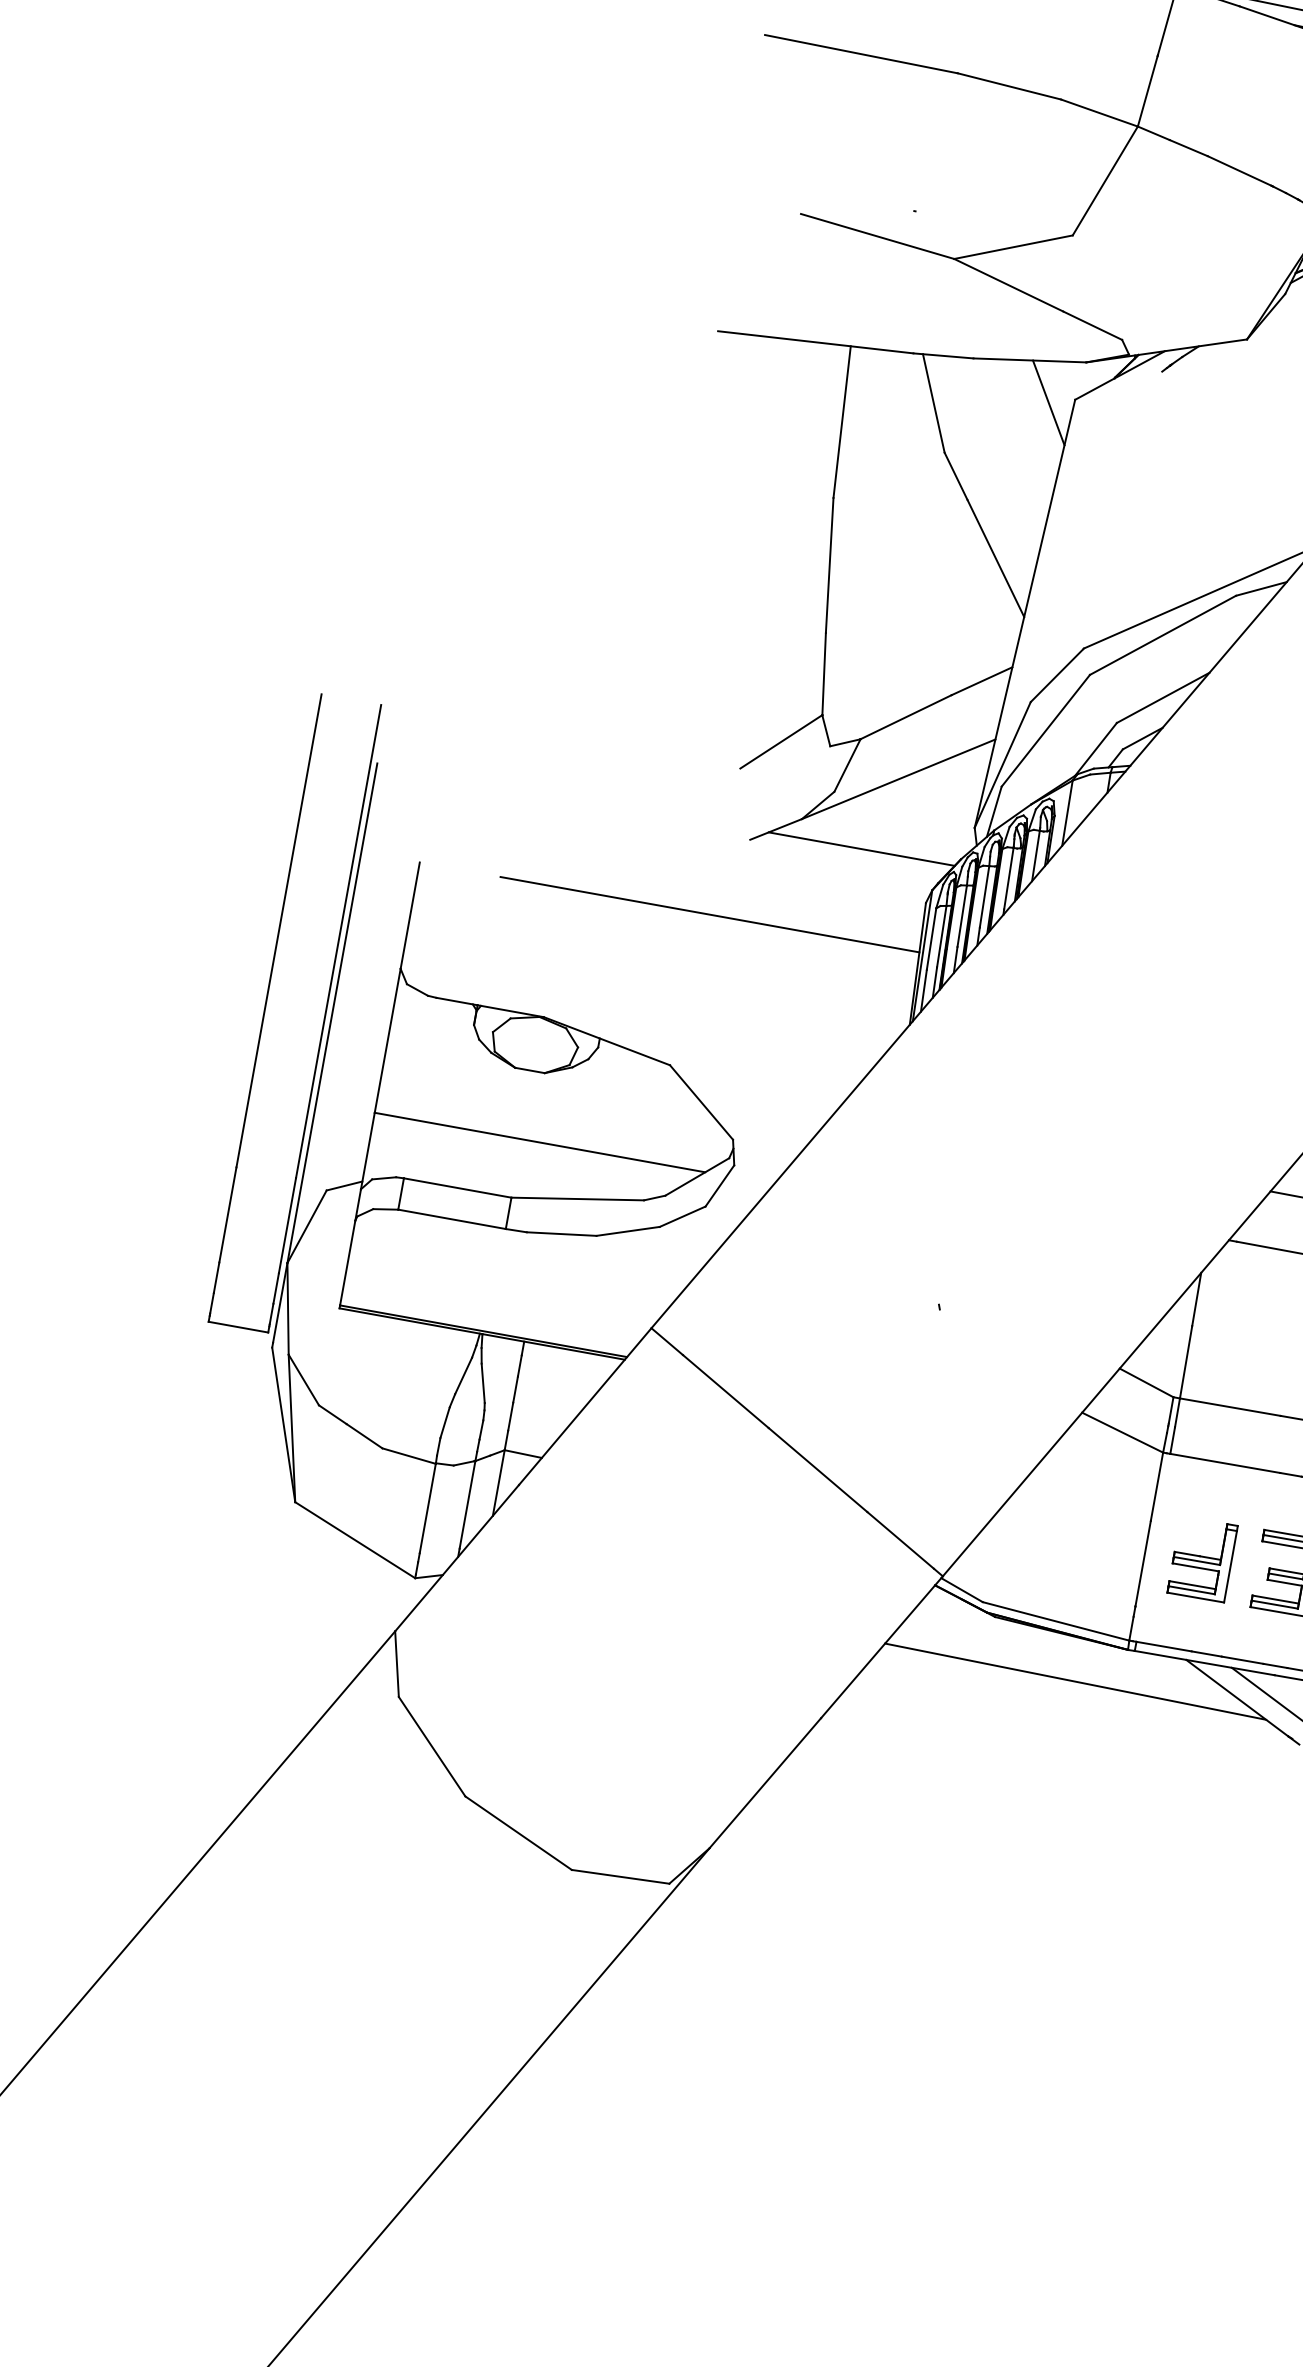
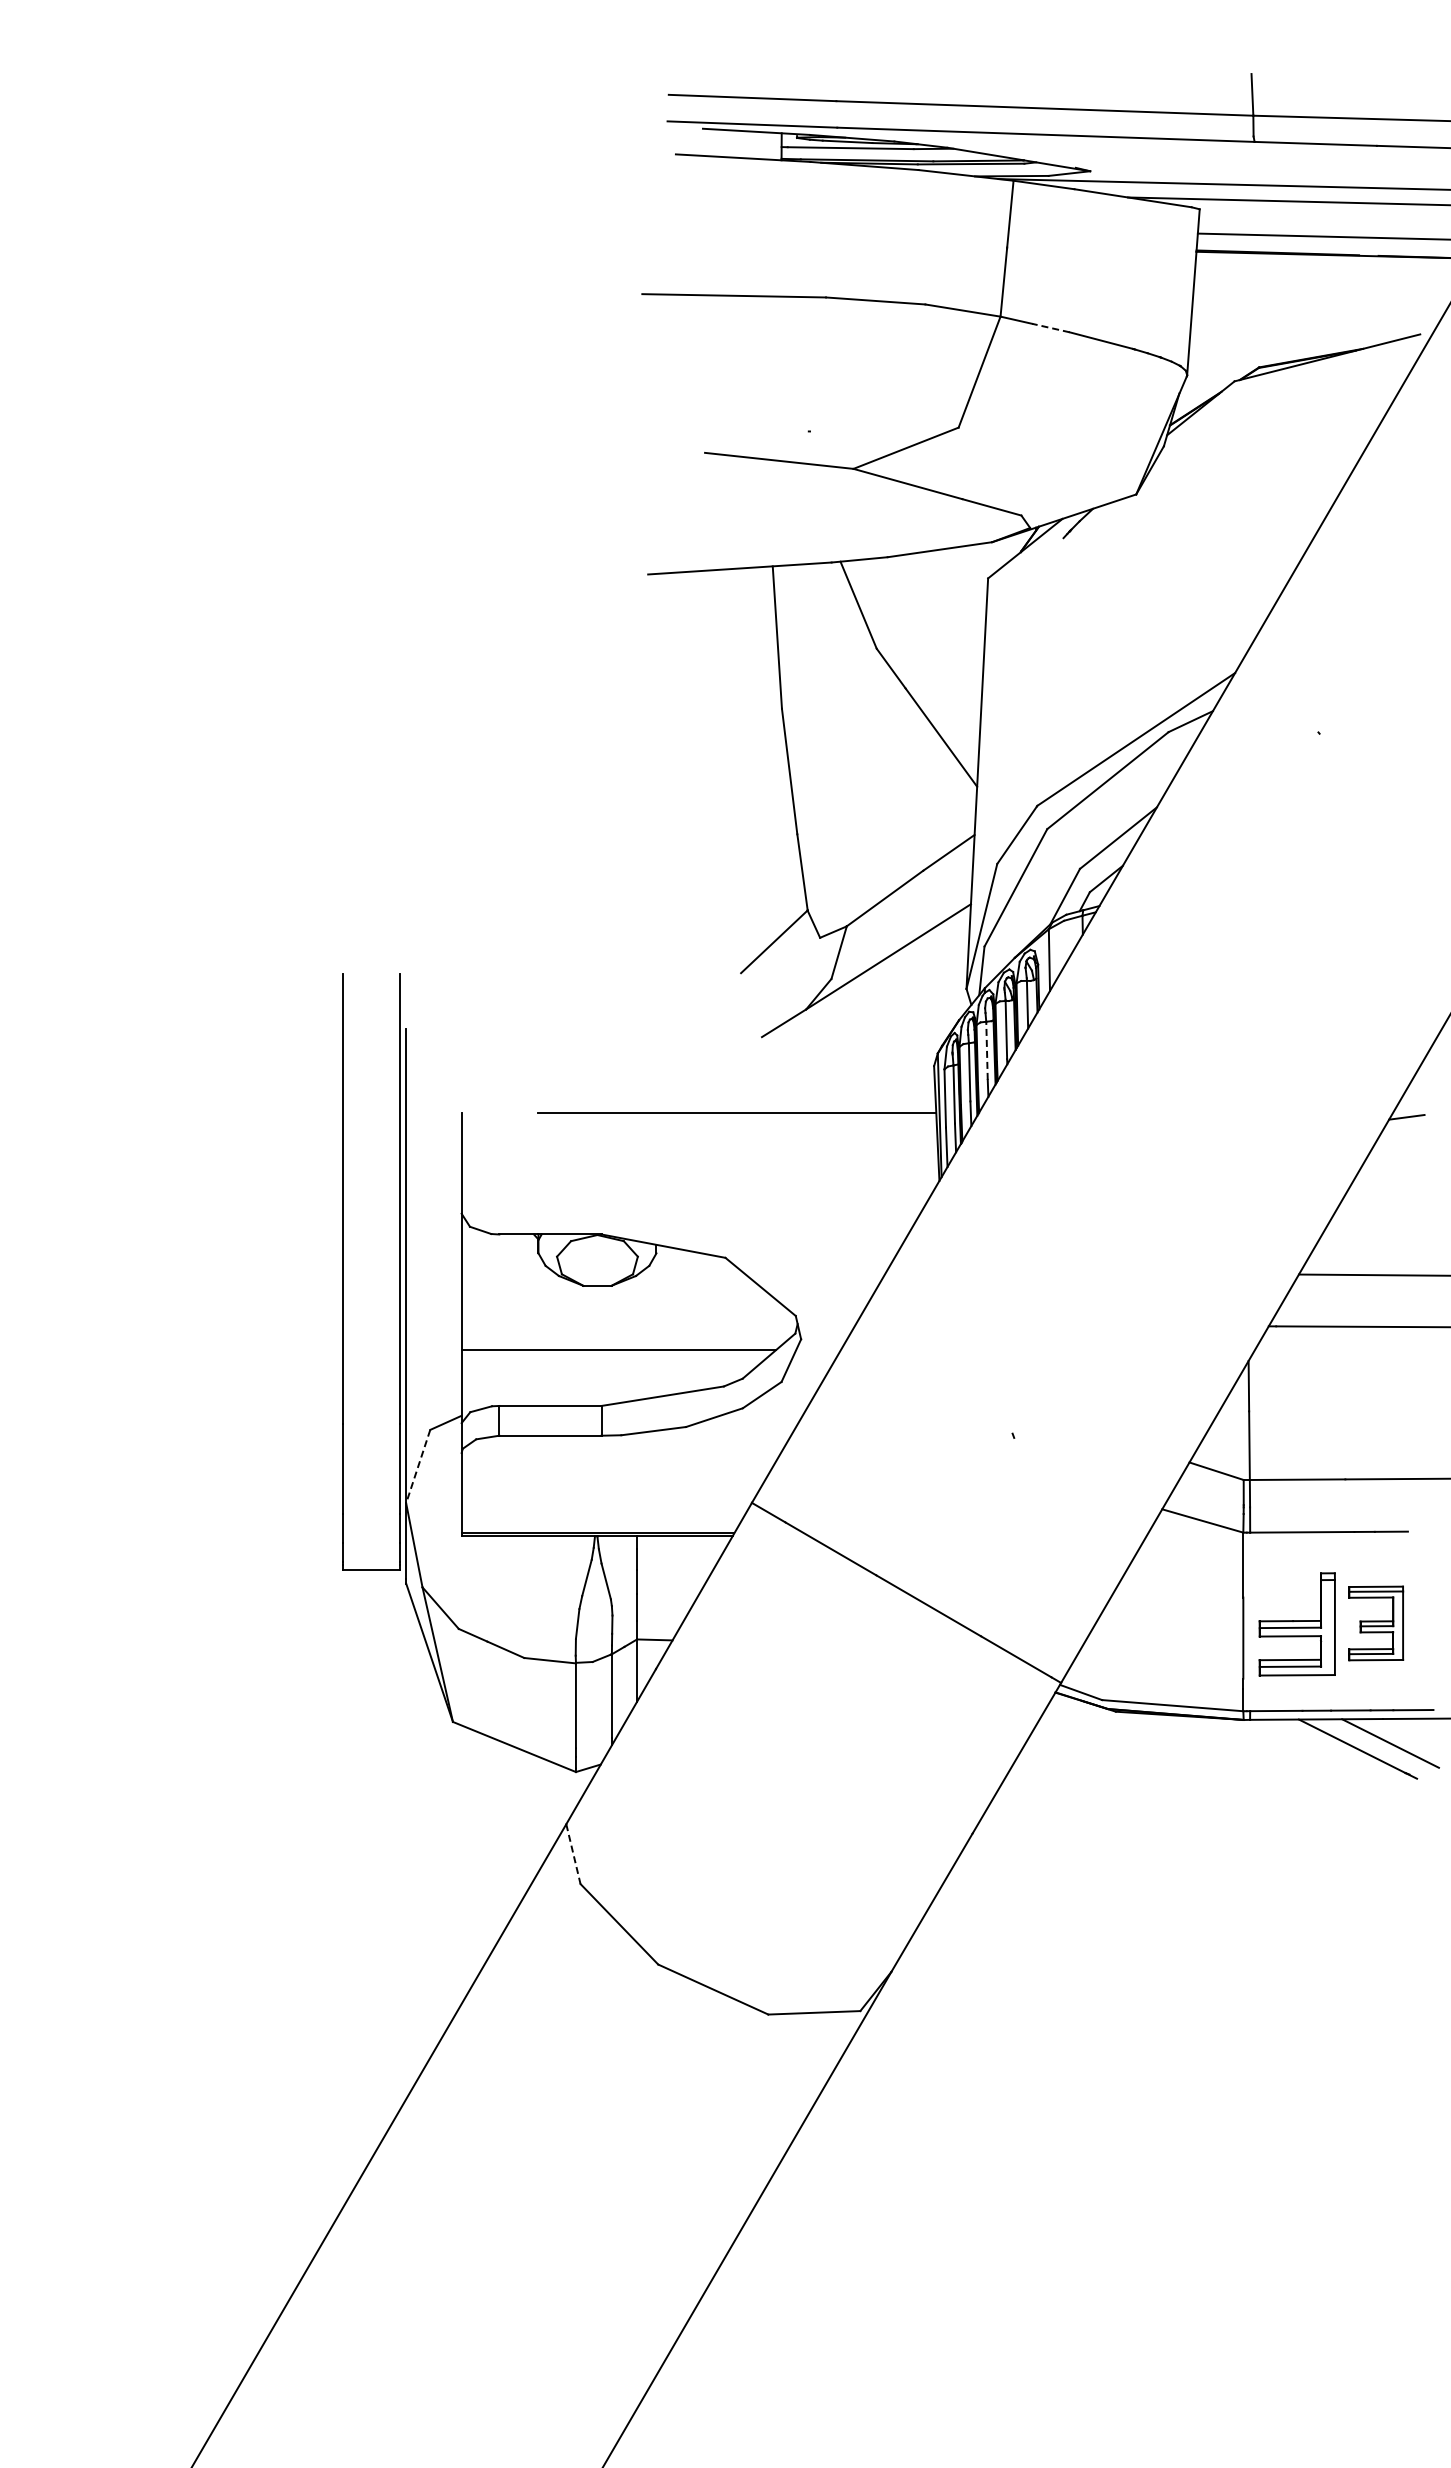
line: (1188, 147) -> (1050, 327), solid -> dashed
line: (1047, 402) -> (963, 585), removed
line: (861, 849) -> (865, 1027), removed
line: (984, 896) -> (986, 1050), solid -> dashed
line: (307, 1226) -> (418, 1466), solid -> dashed
part: (1202, 1558) -> (1297, 1623), size x1.4
line: (397, 1664) -> (573, 1854), solid -> dashed
line: (1075, 1681) -> (1200, 1757), removed

